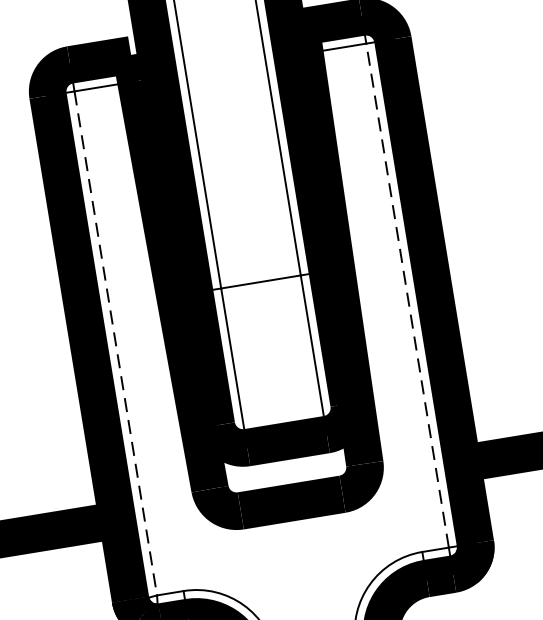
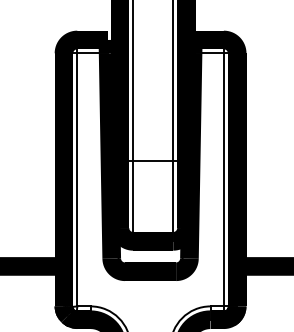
line: (406, 295) -> (223, 179), dashed -> solid
line: (116, 342) -> (77, 179), dashed -> solid

